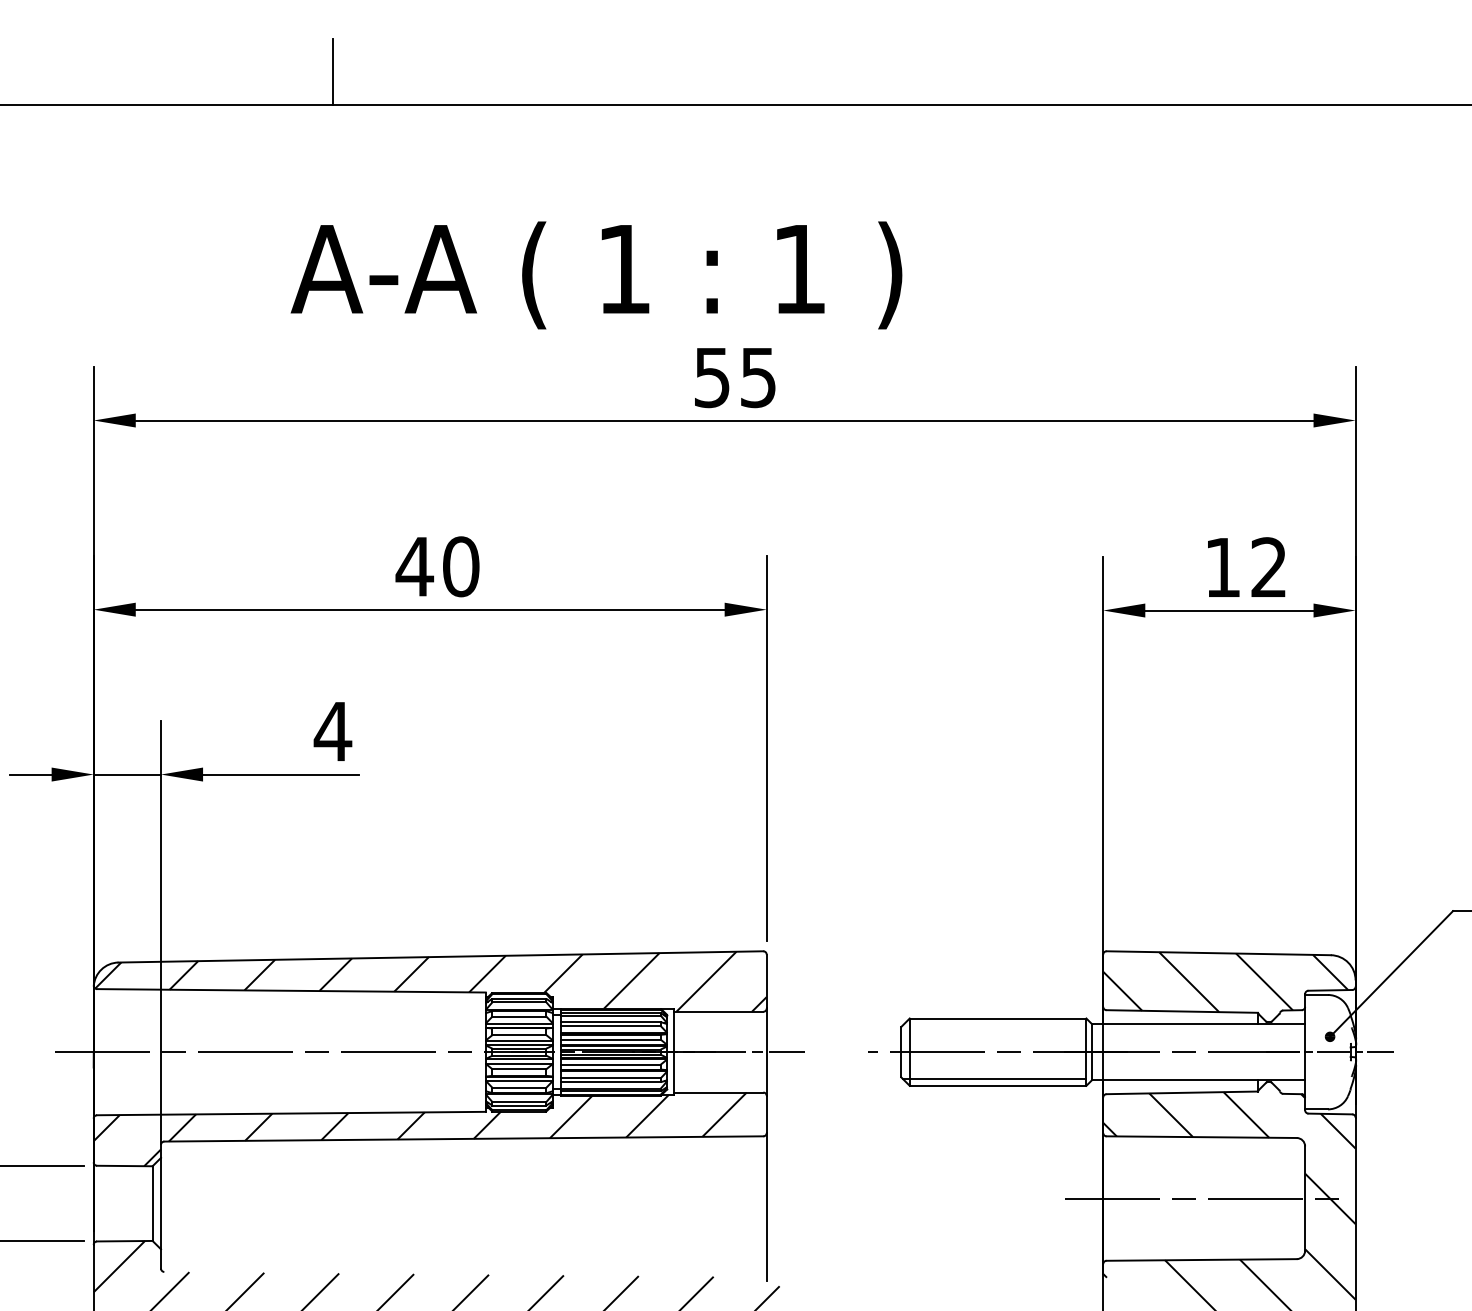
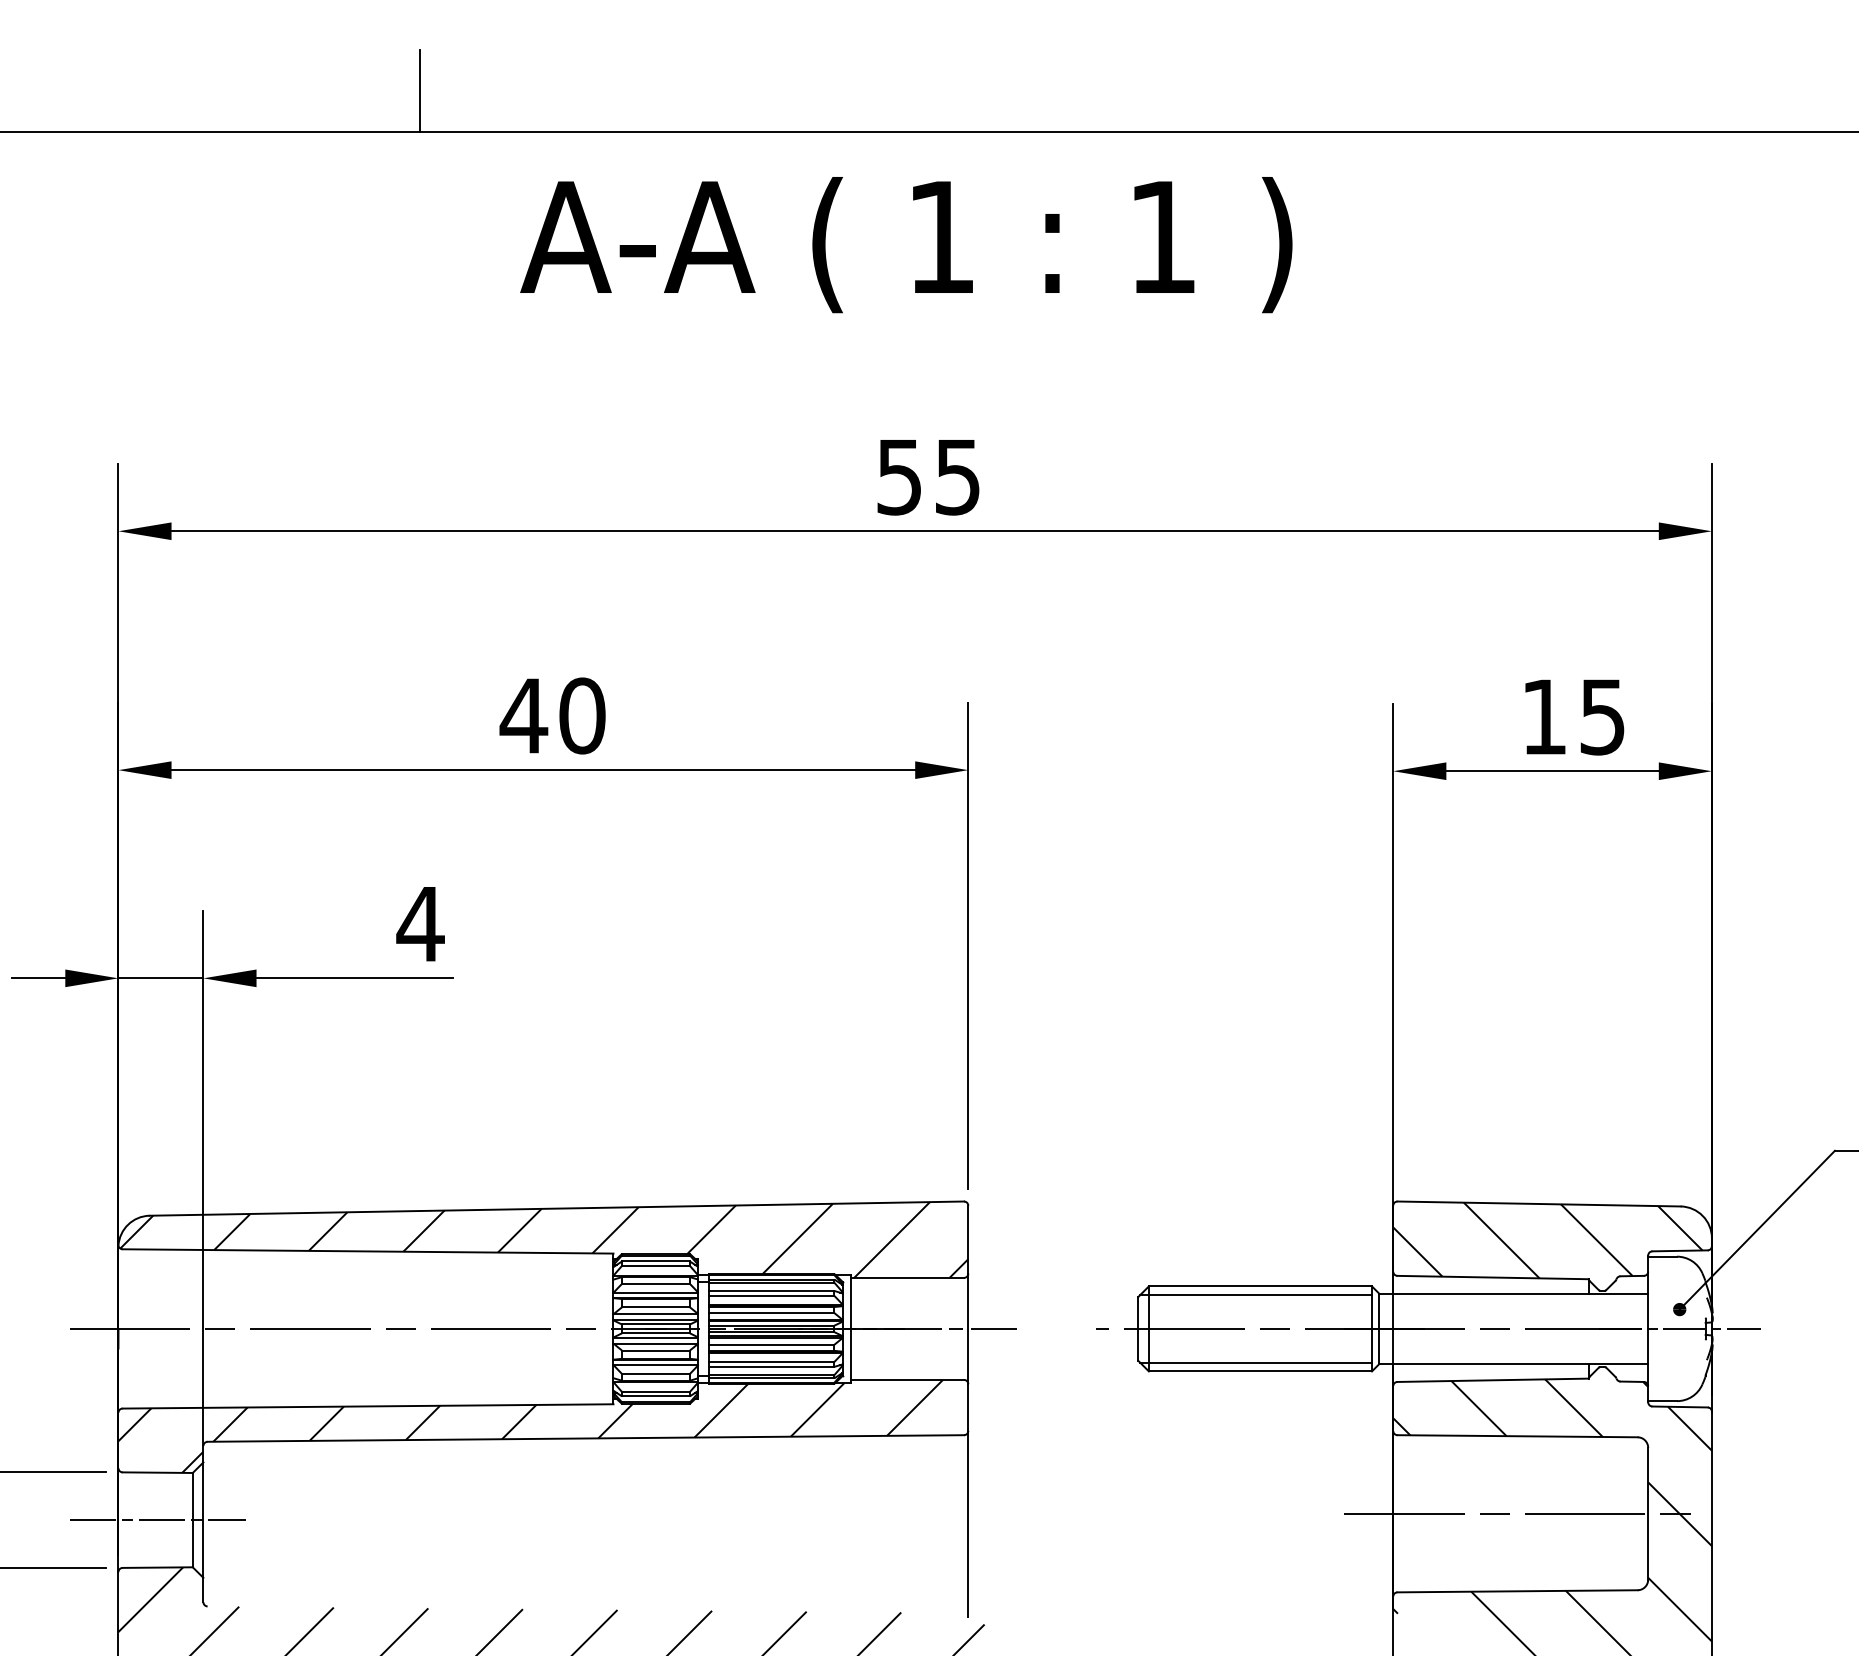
text: (596, 275) -> (906, 245), moved
text: (1268, 567) -> (1602, 716), 12 -> 15
line: (994, 1025) -> (1255, 1295), added
line: (124, 1203) -> (157, 1520), added

